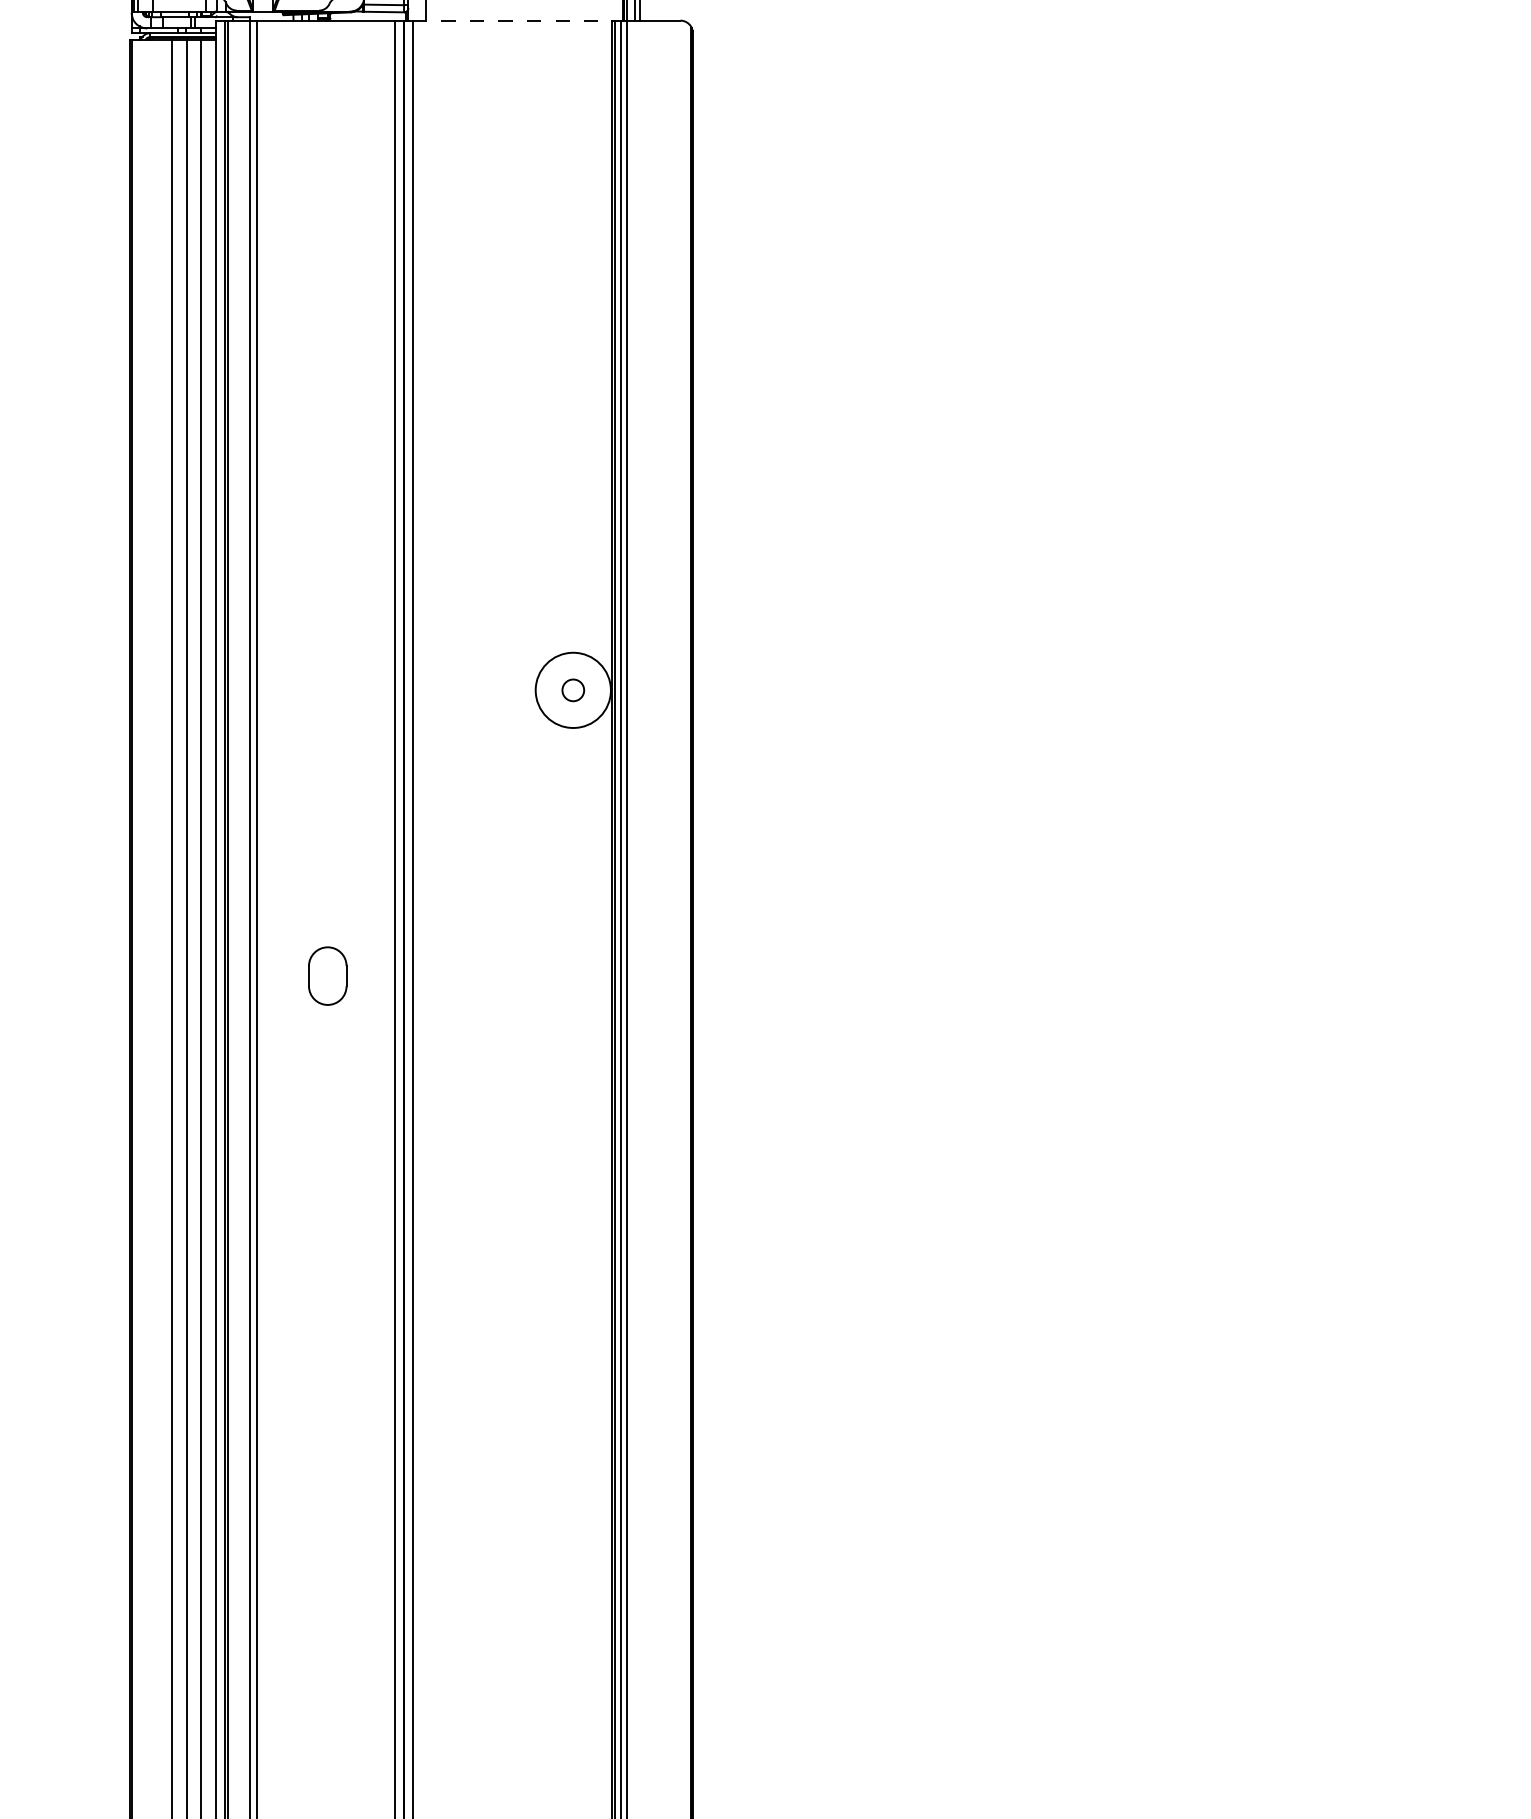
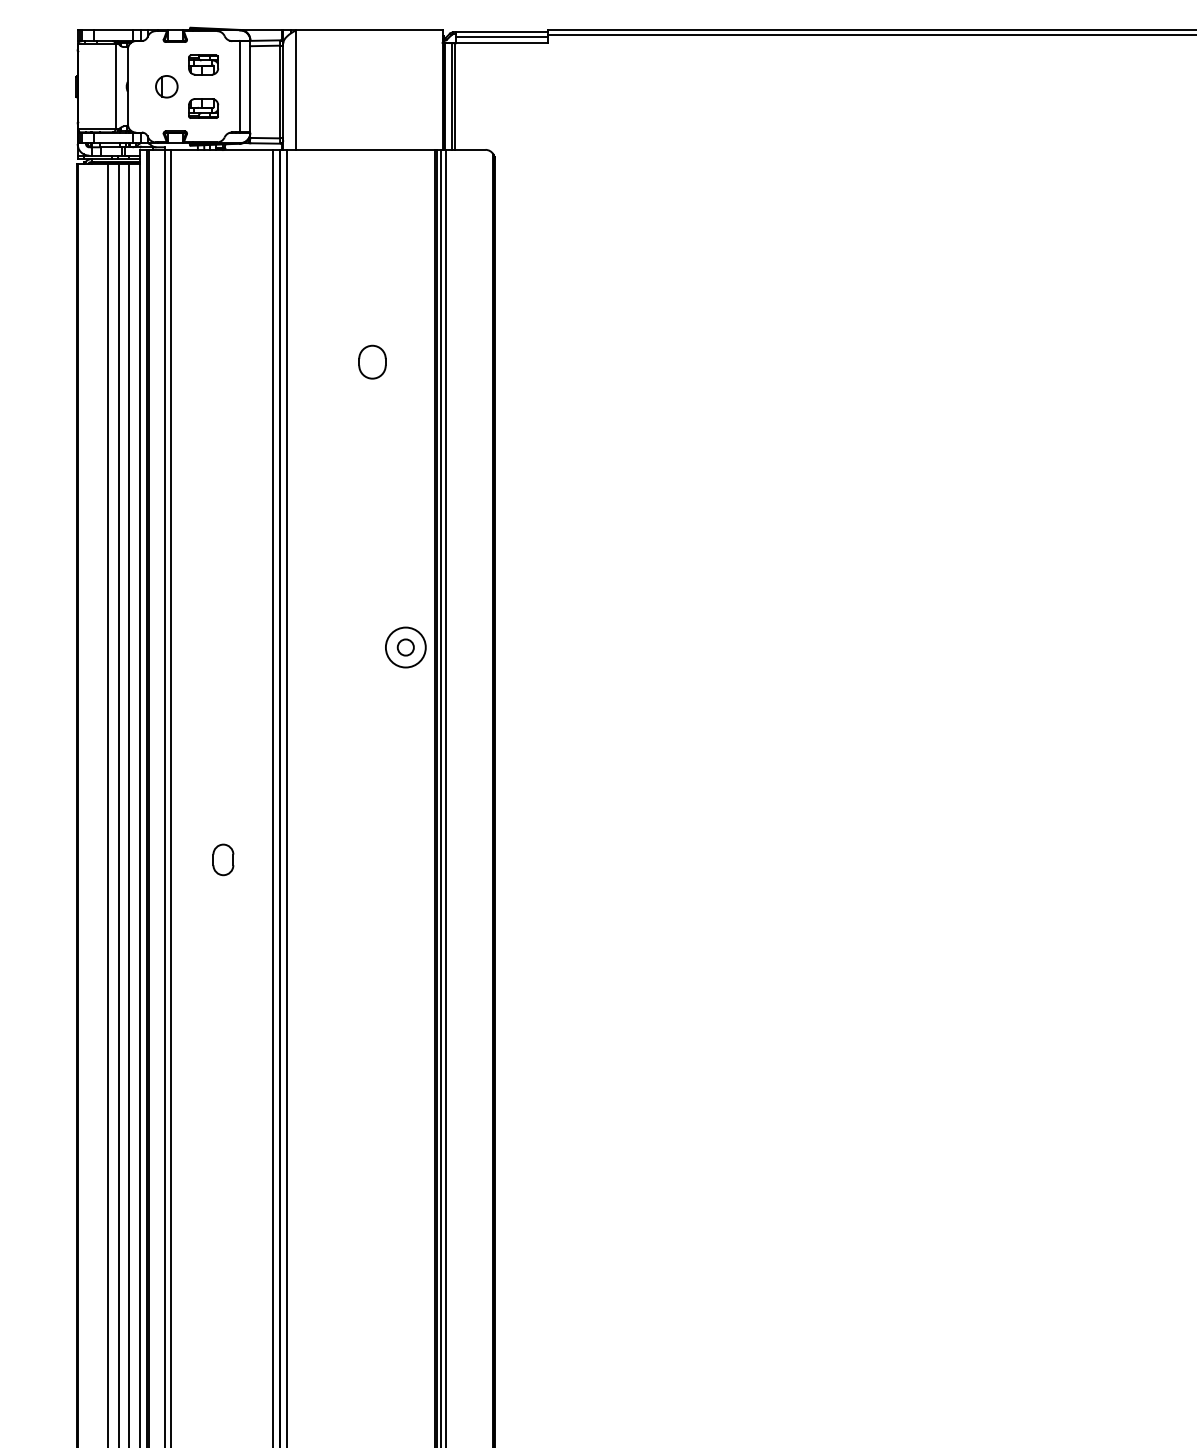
line: (513, 20) -> (361, 149), dashed -> solid
part: (528, 305) -> (372, 361), added
circle: (572, 690) -> (405, 647), size x0.71
part: (327, 975) -> (223, 859), size x0.71

